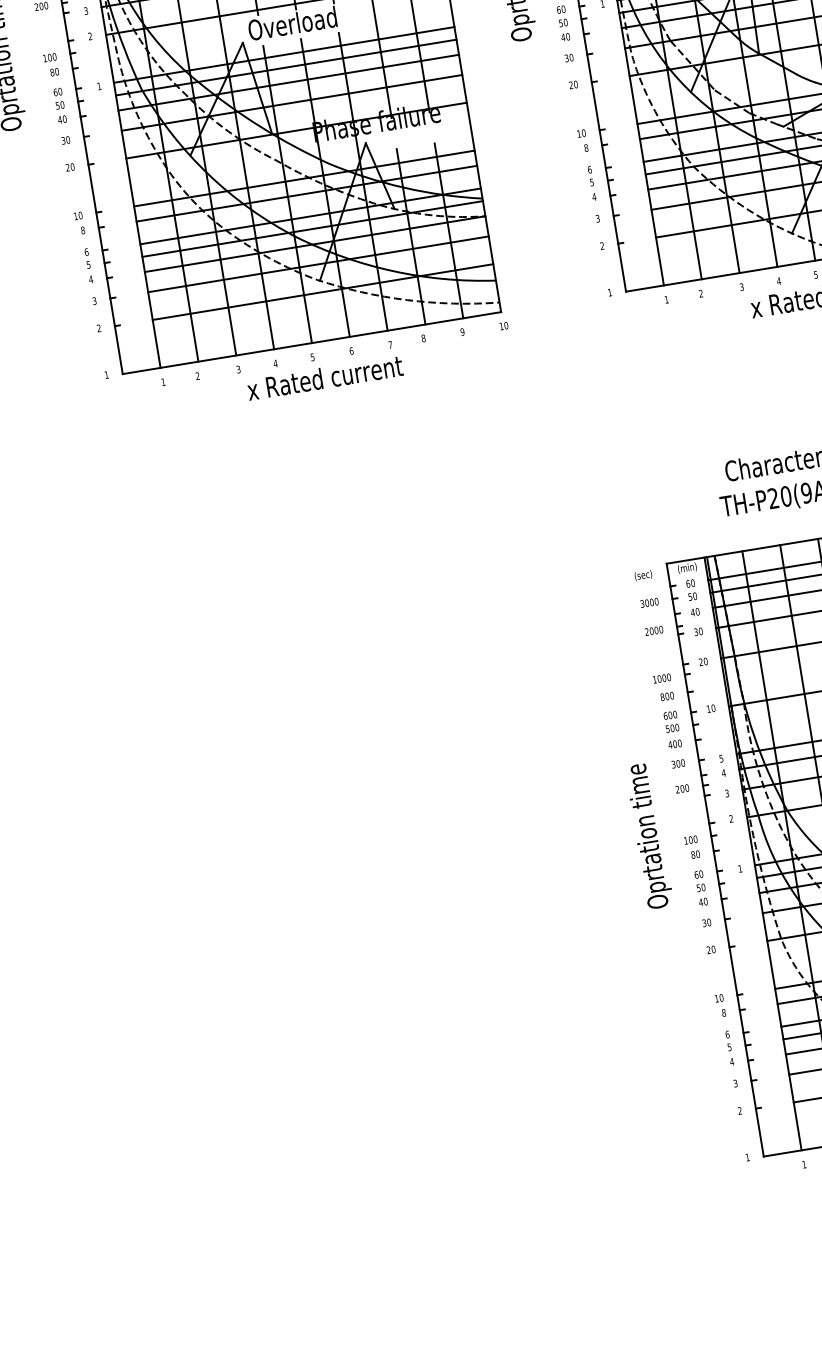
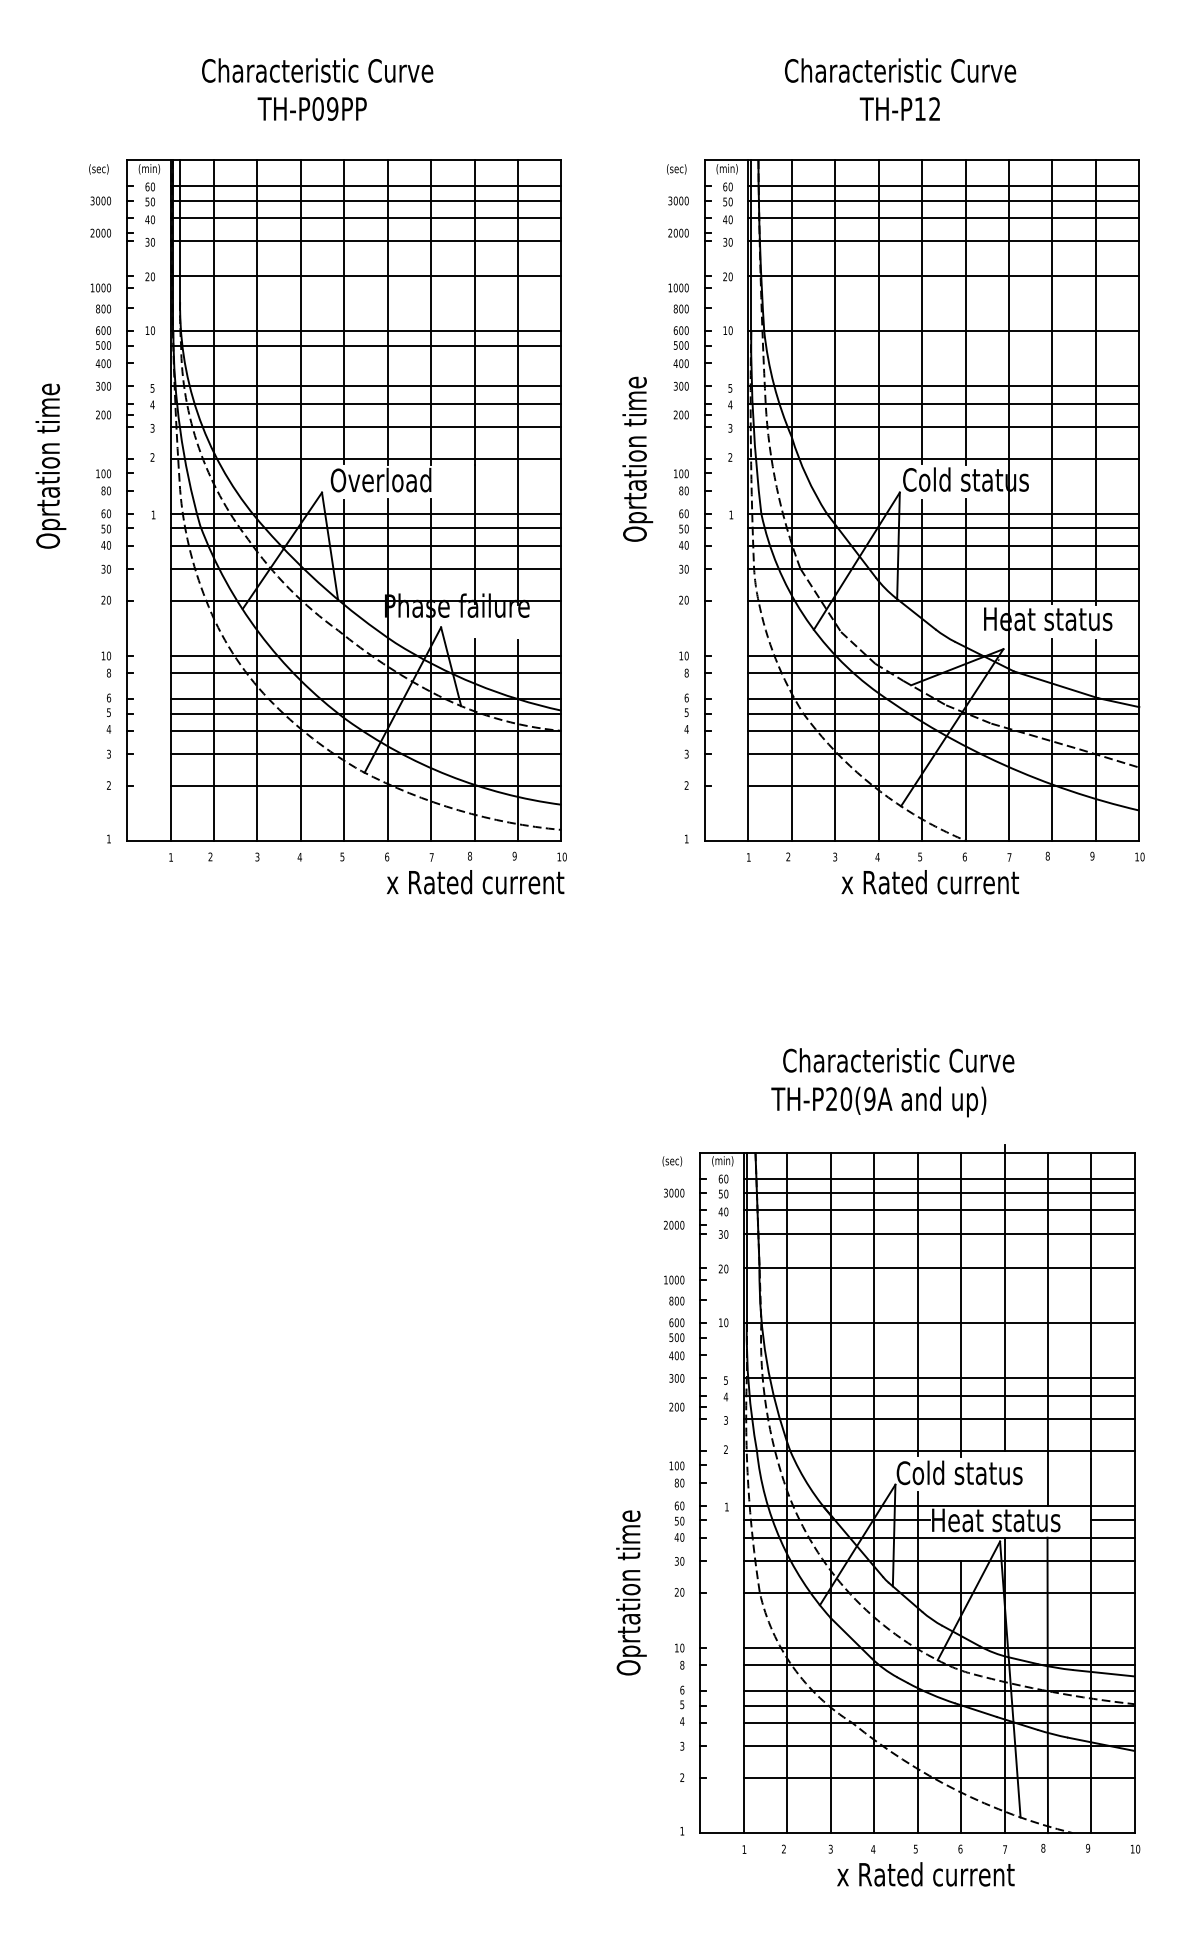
text: (325, 378) -> (475, 882), moved
text: (649, 835) -> (631, 1592), moved

